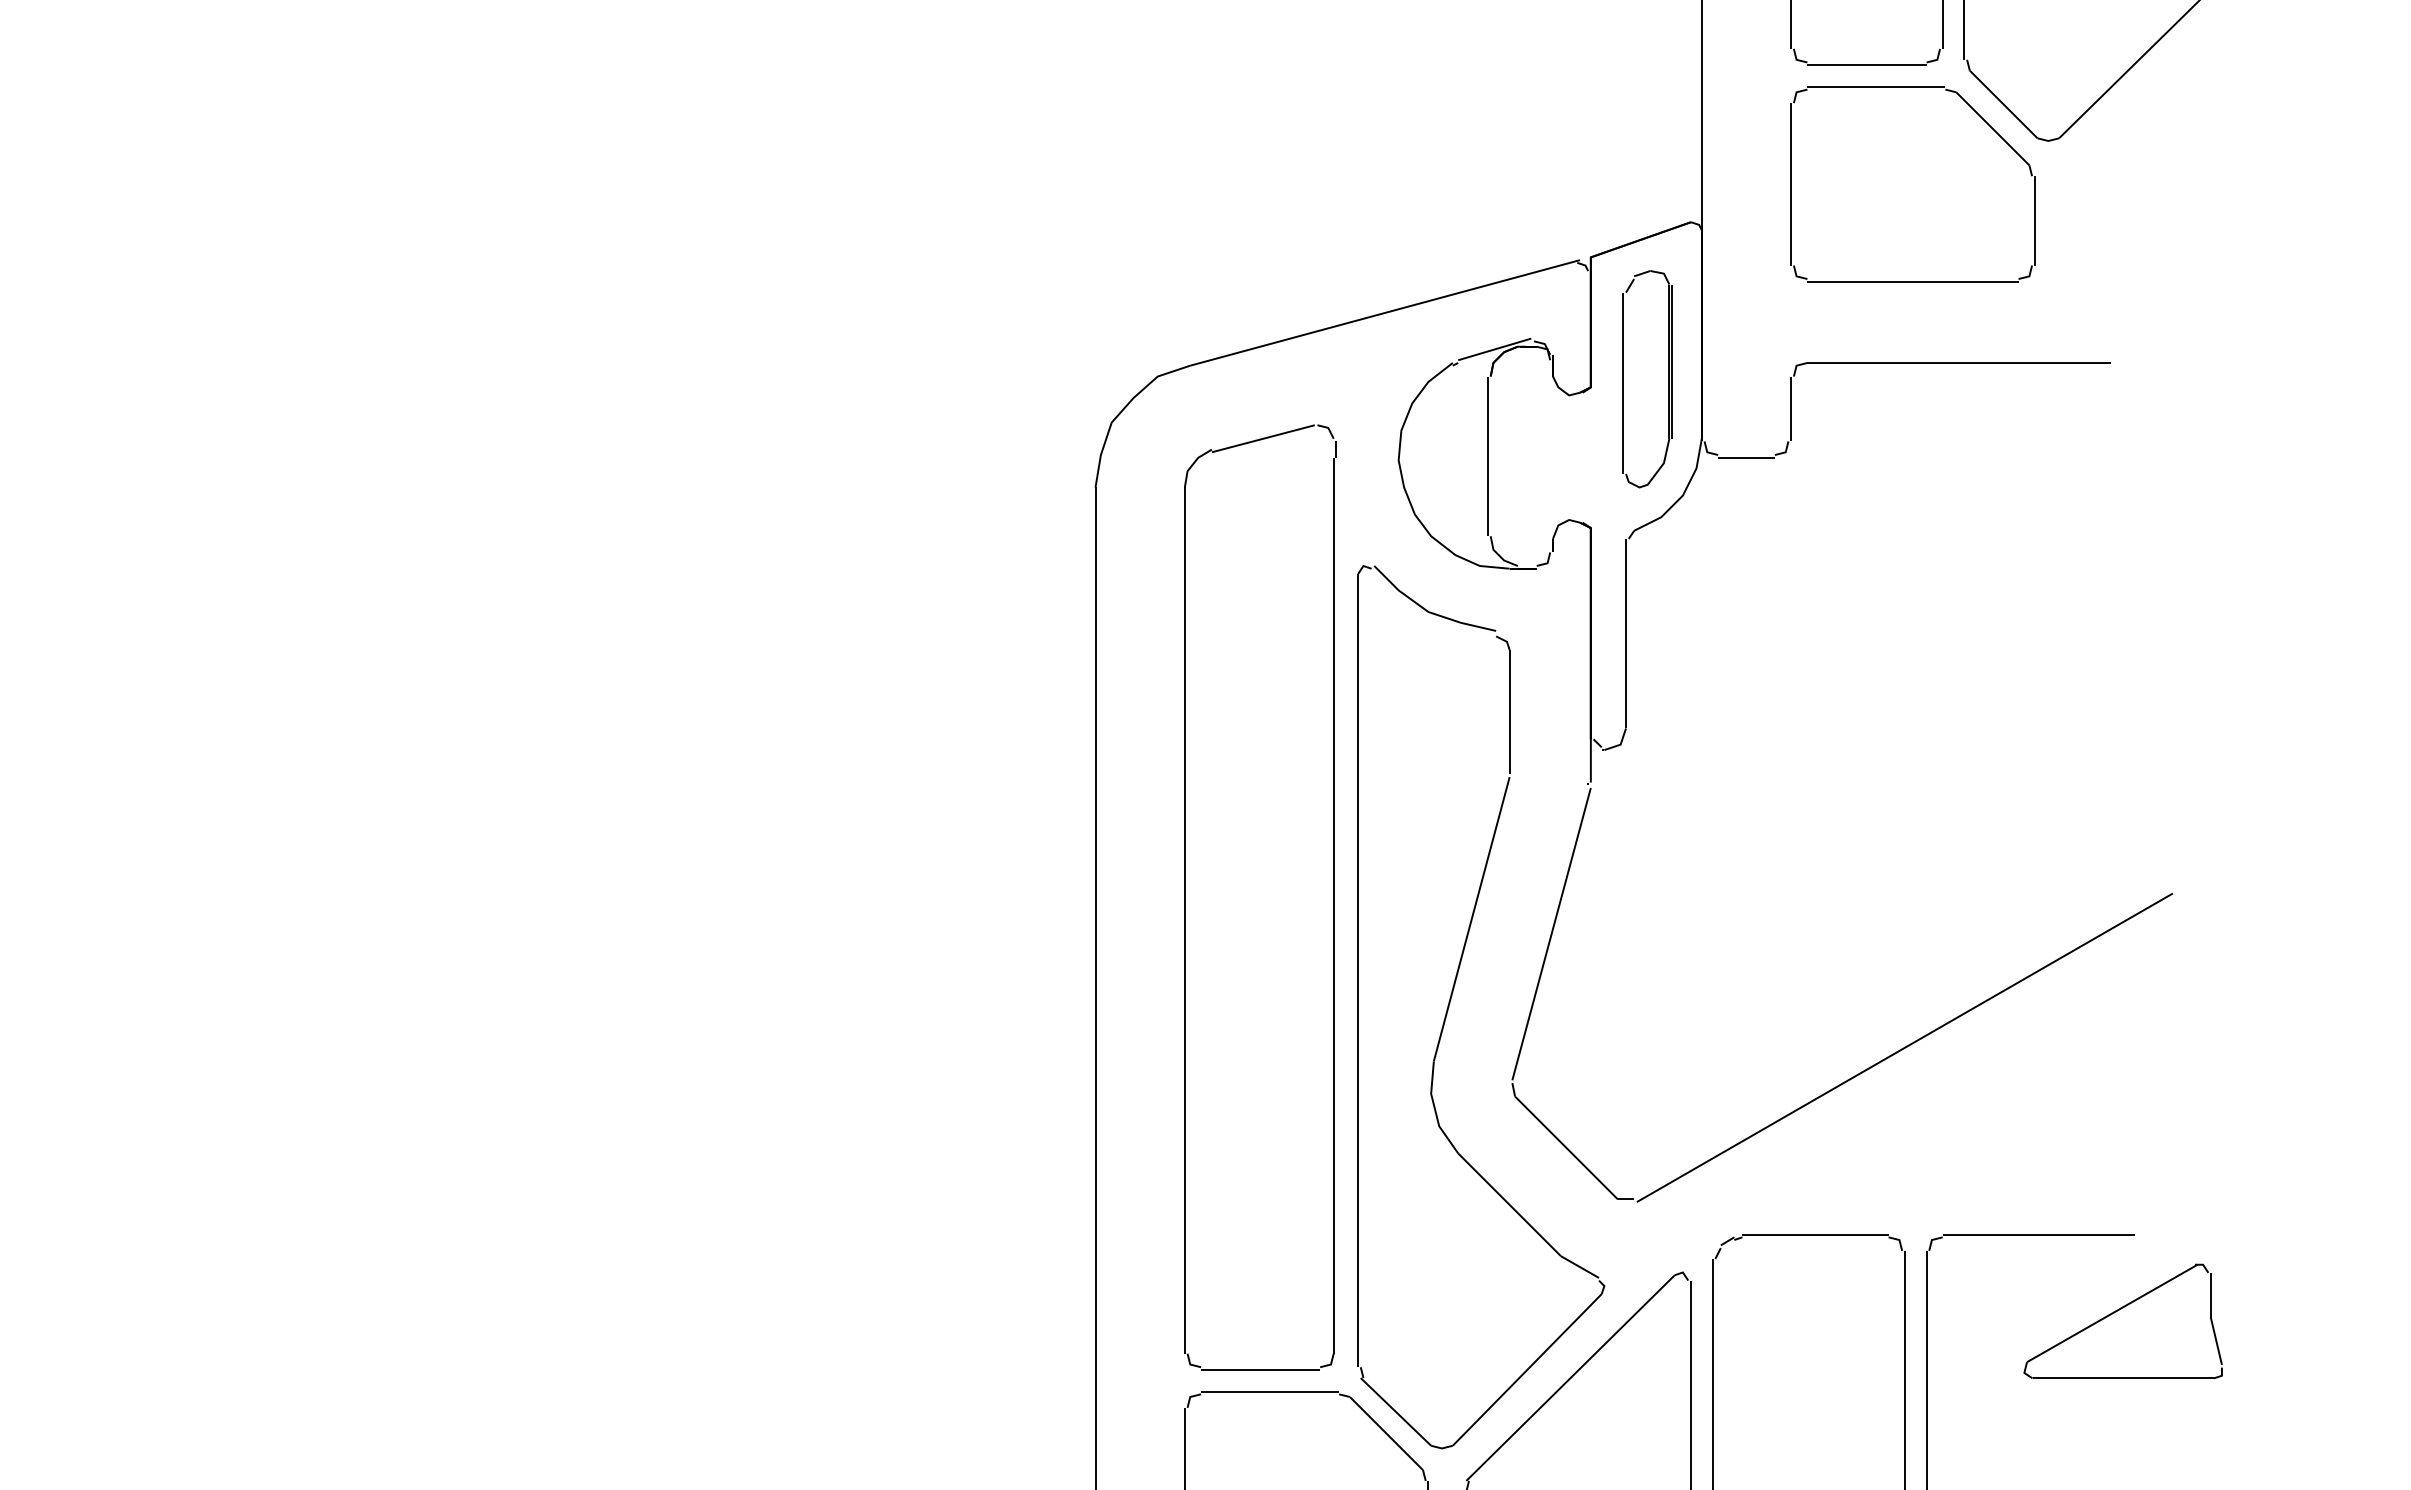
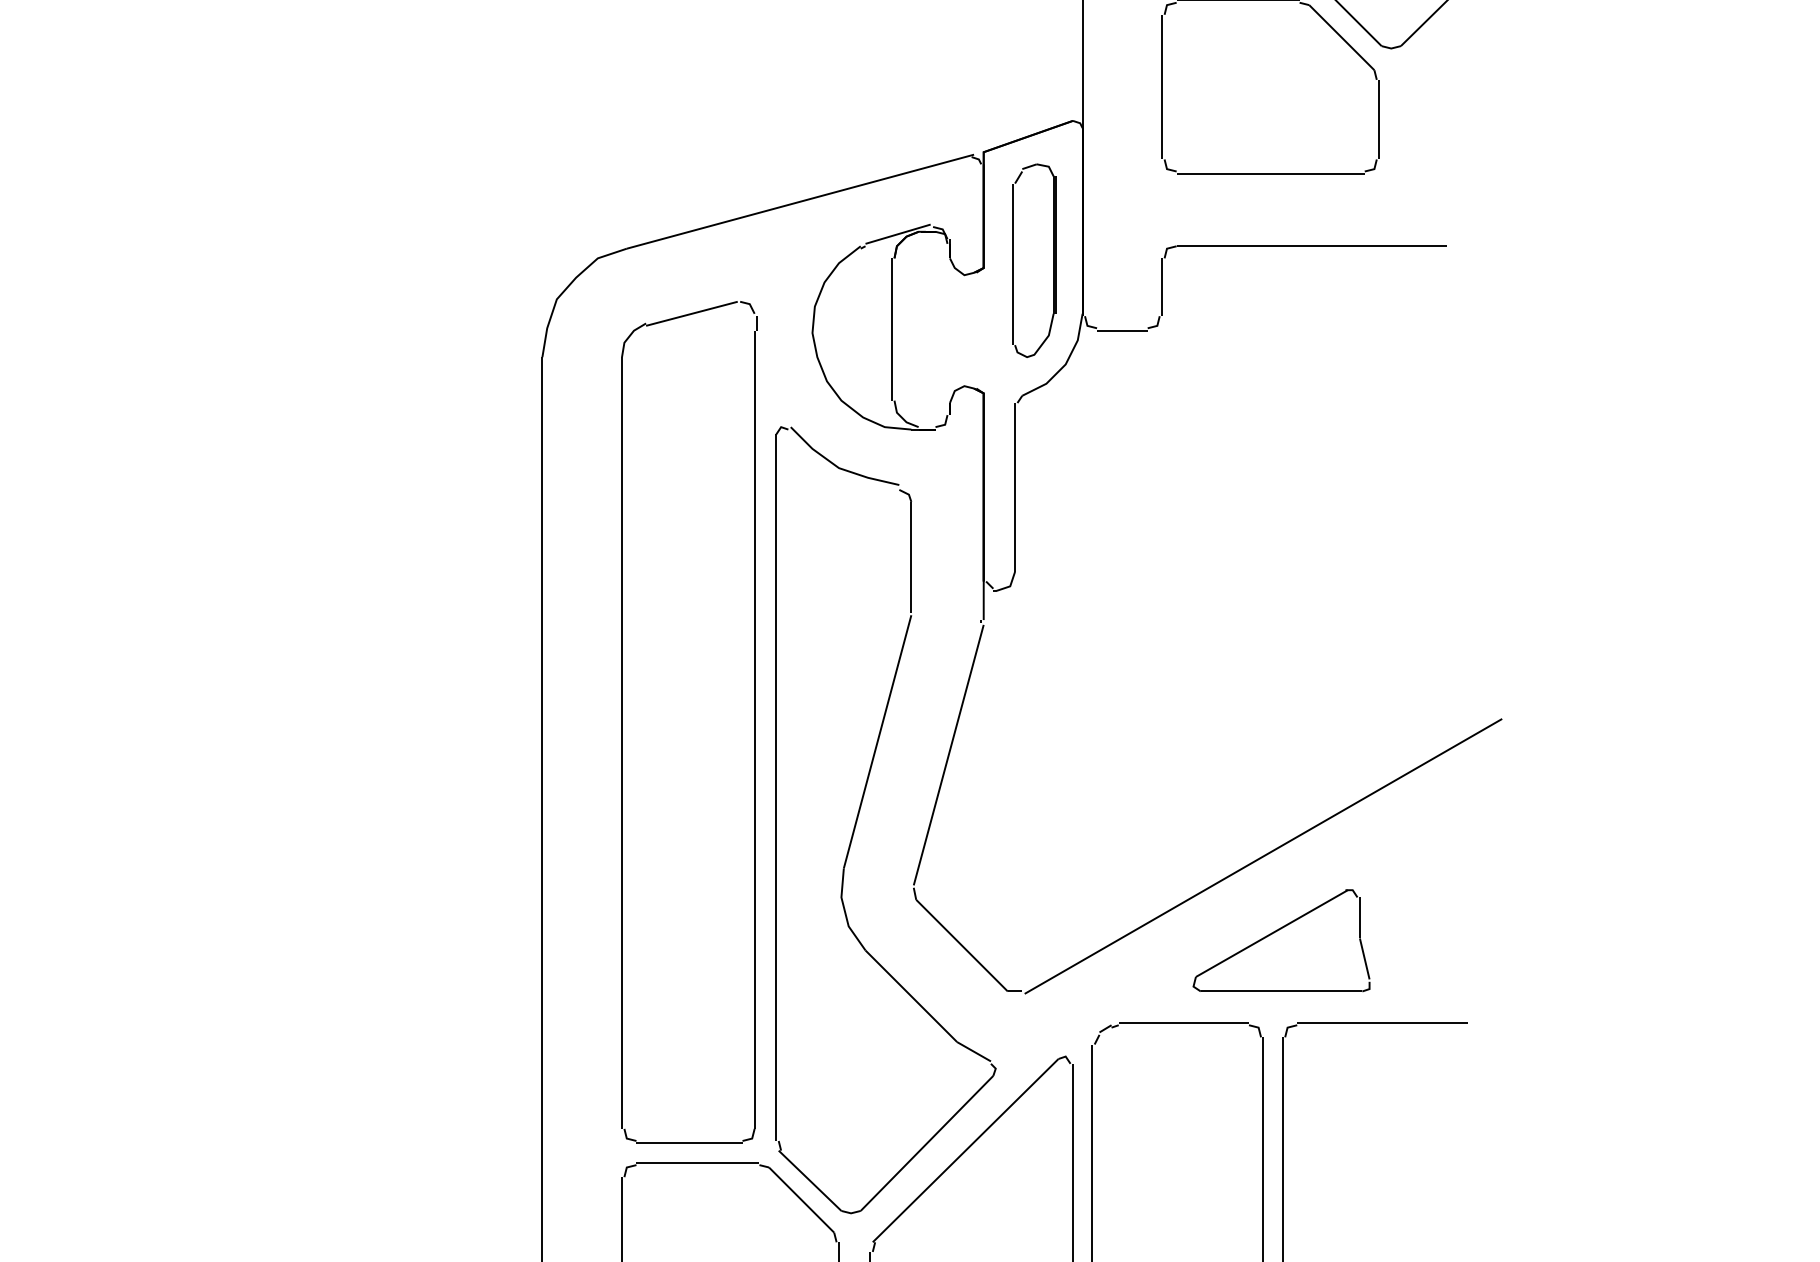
part: (2116, 1312) -> (1275, 932), moved

